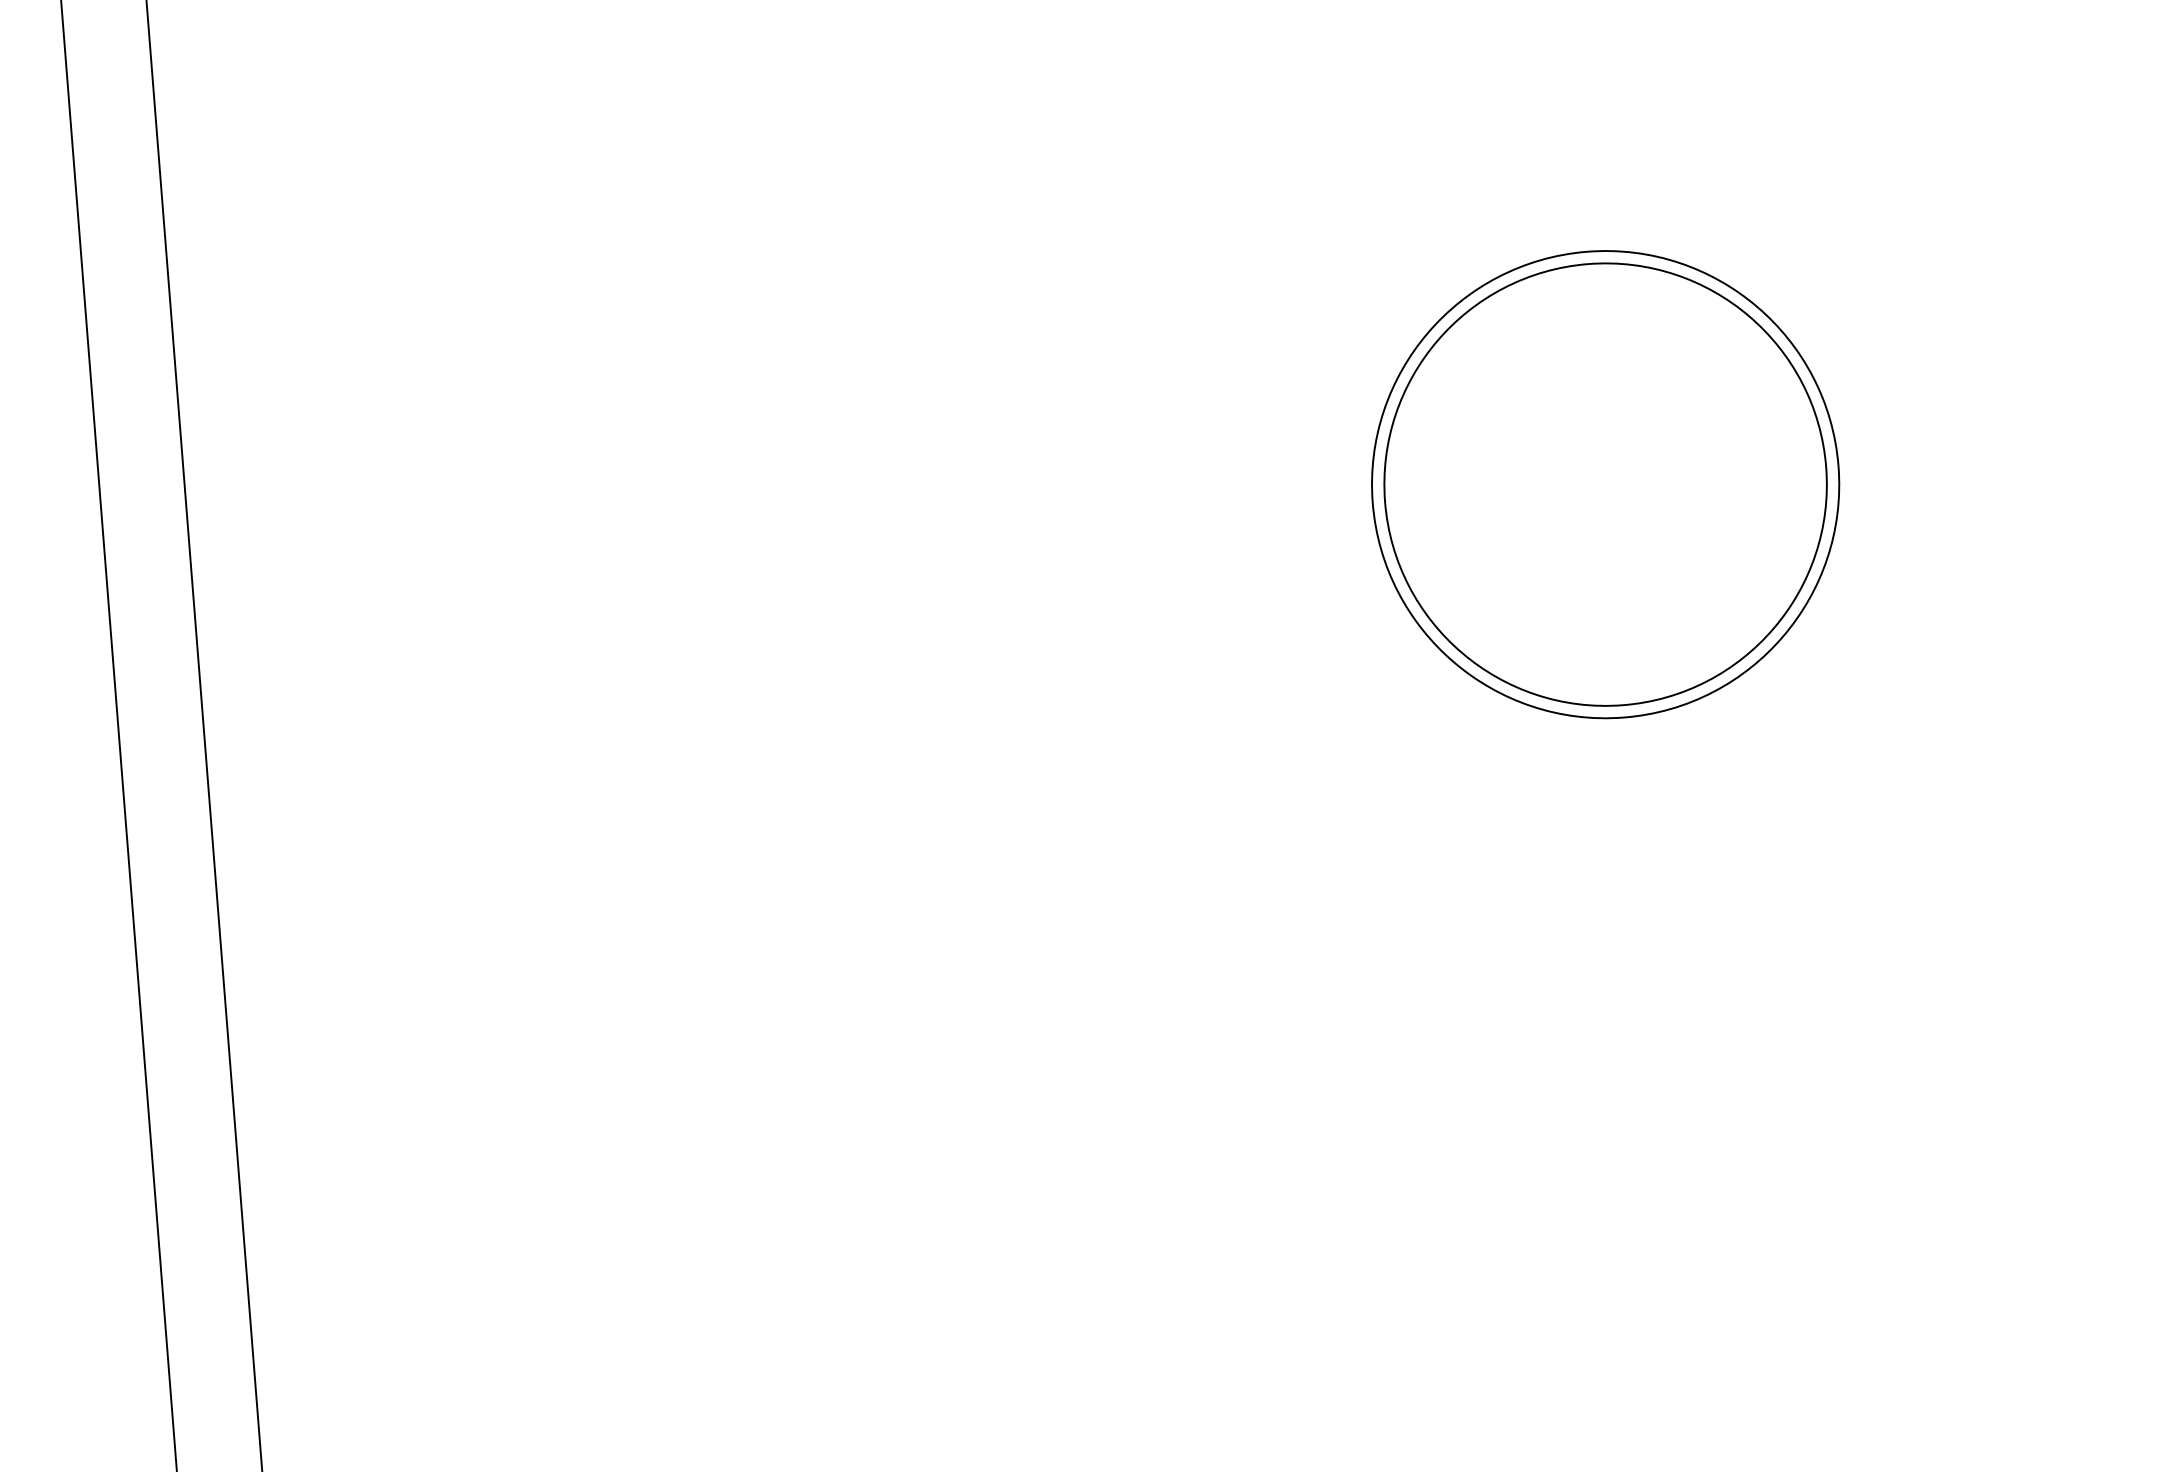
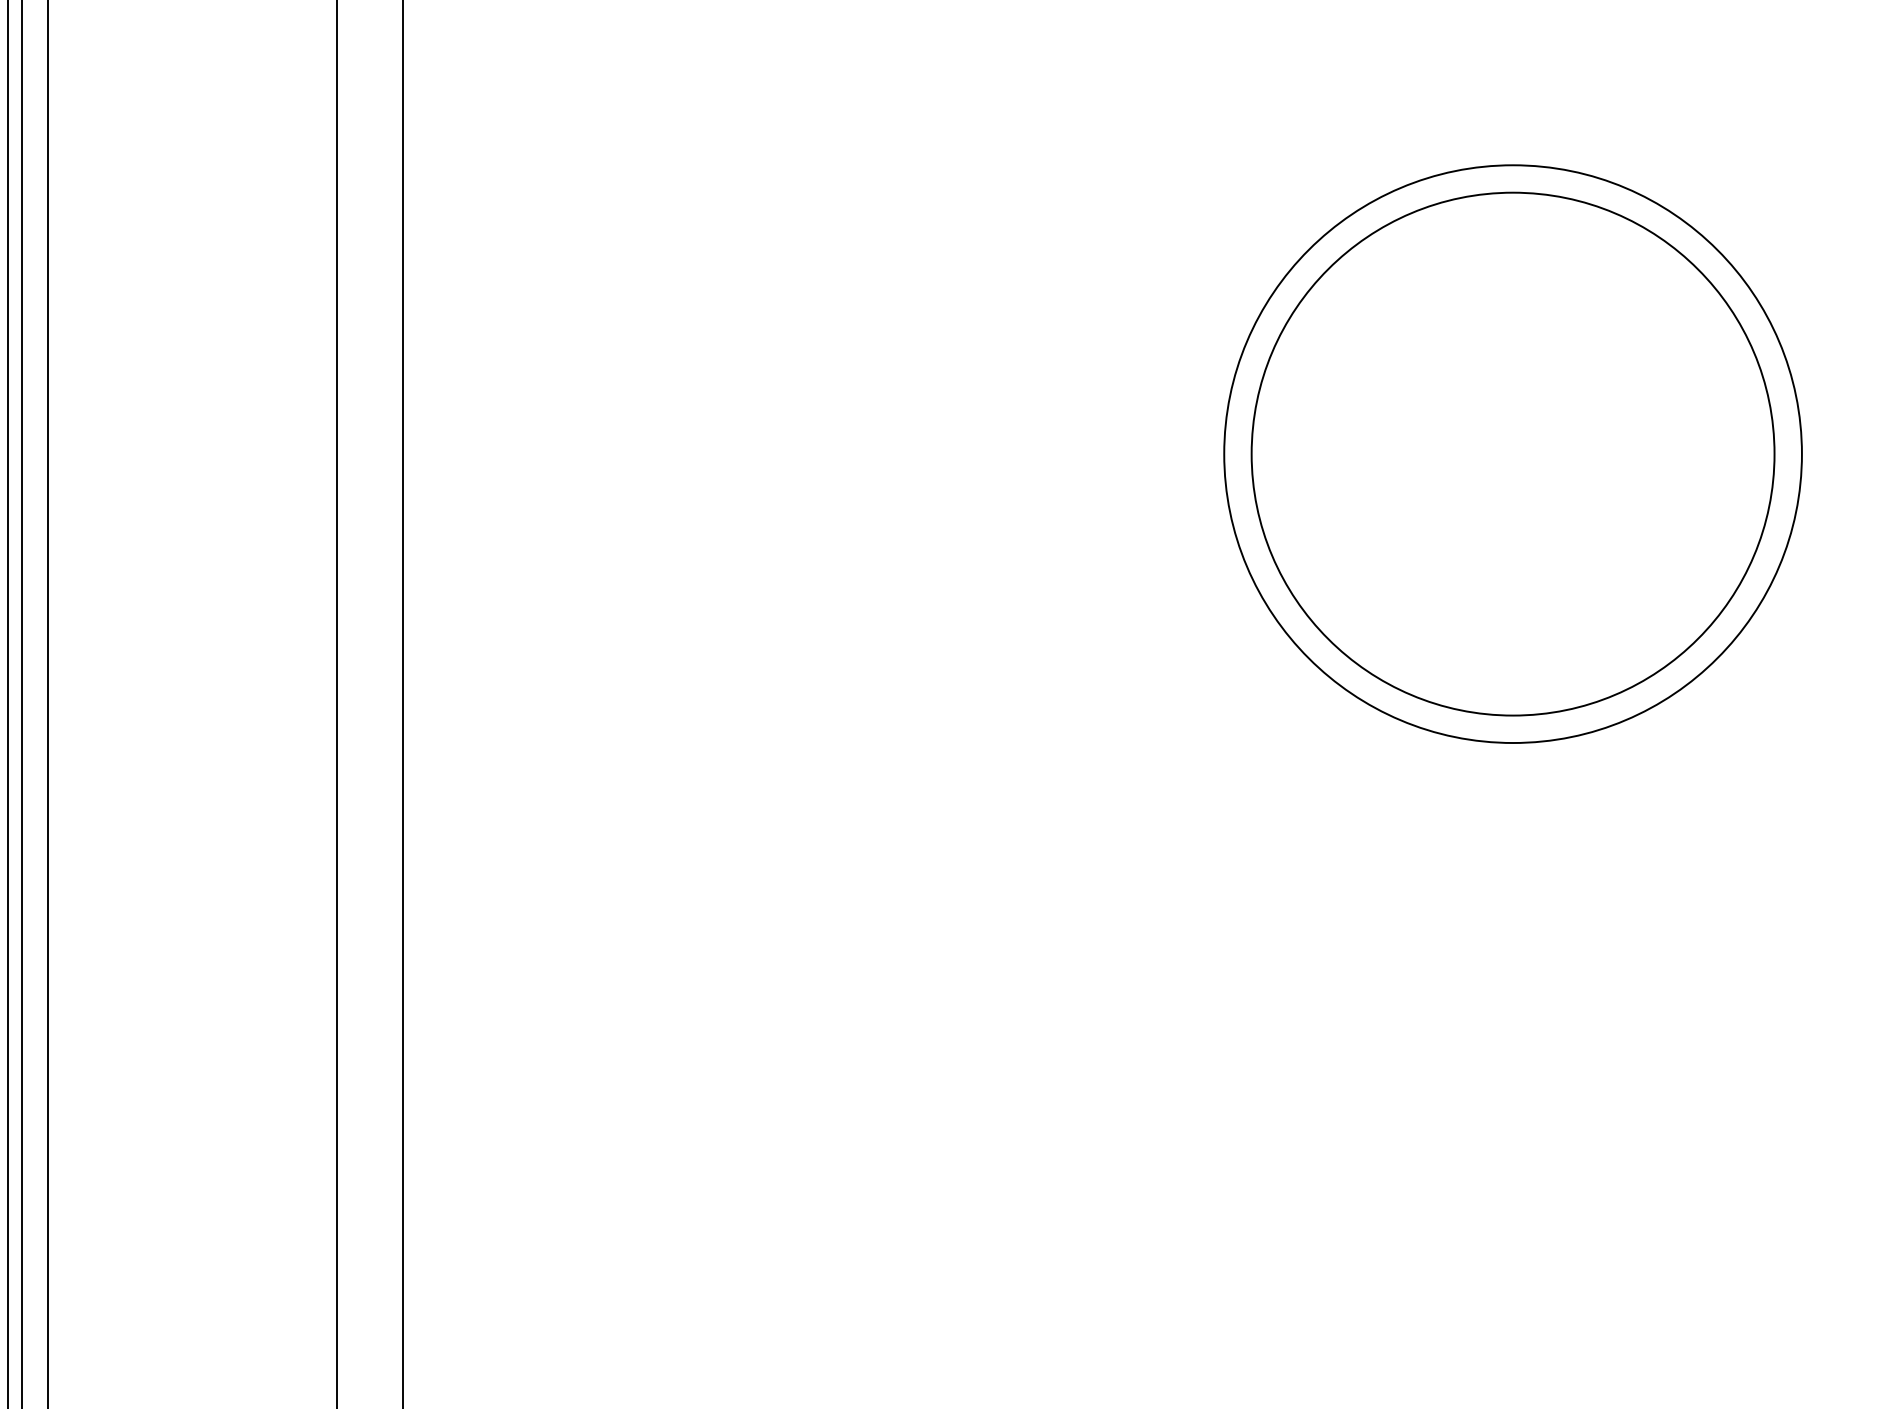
circle: (1604, 483) -> (1512, 453), size x1.43
circle: (1604, 485) -> (1512, 454), size x1.67

